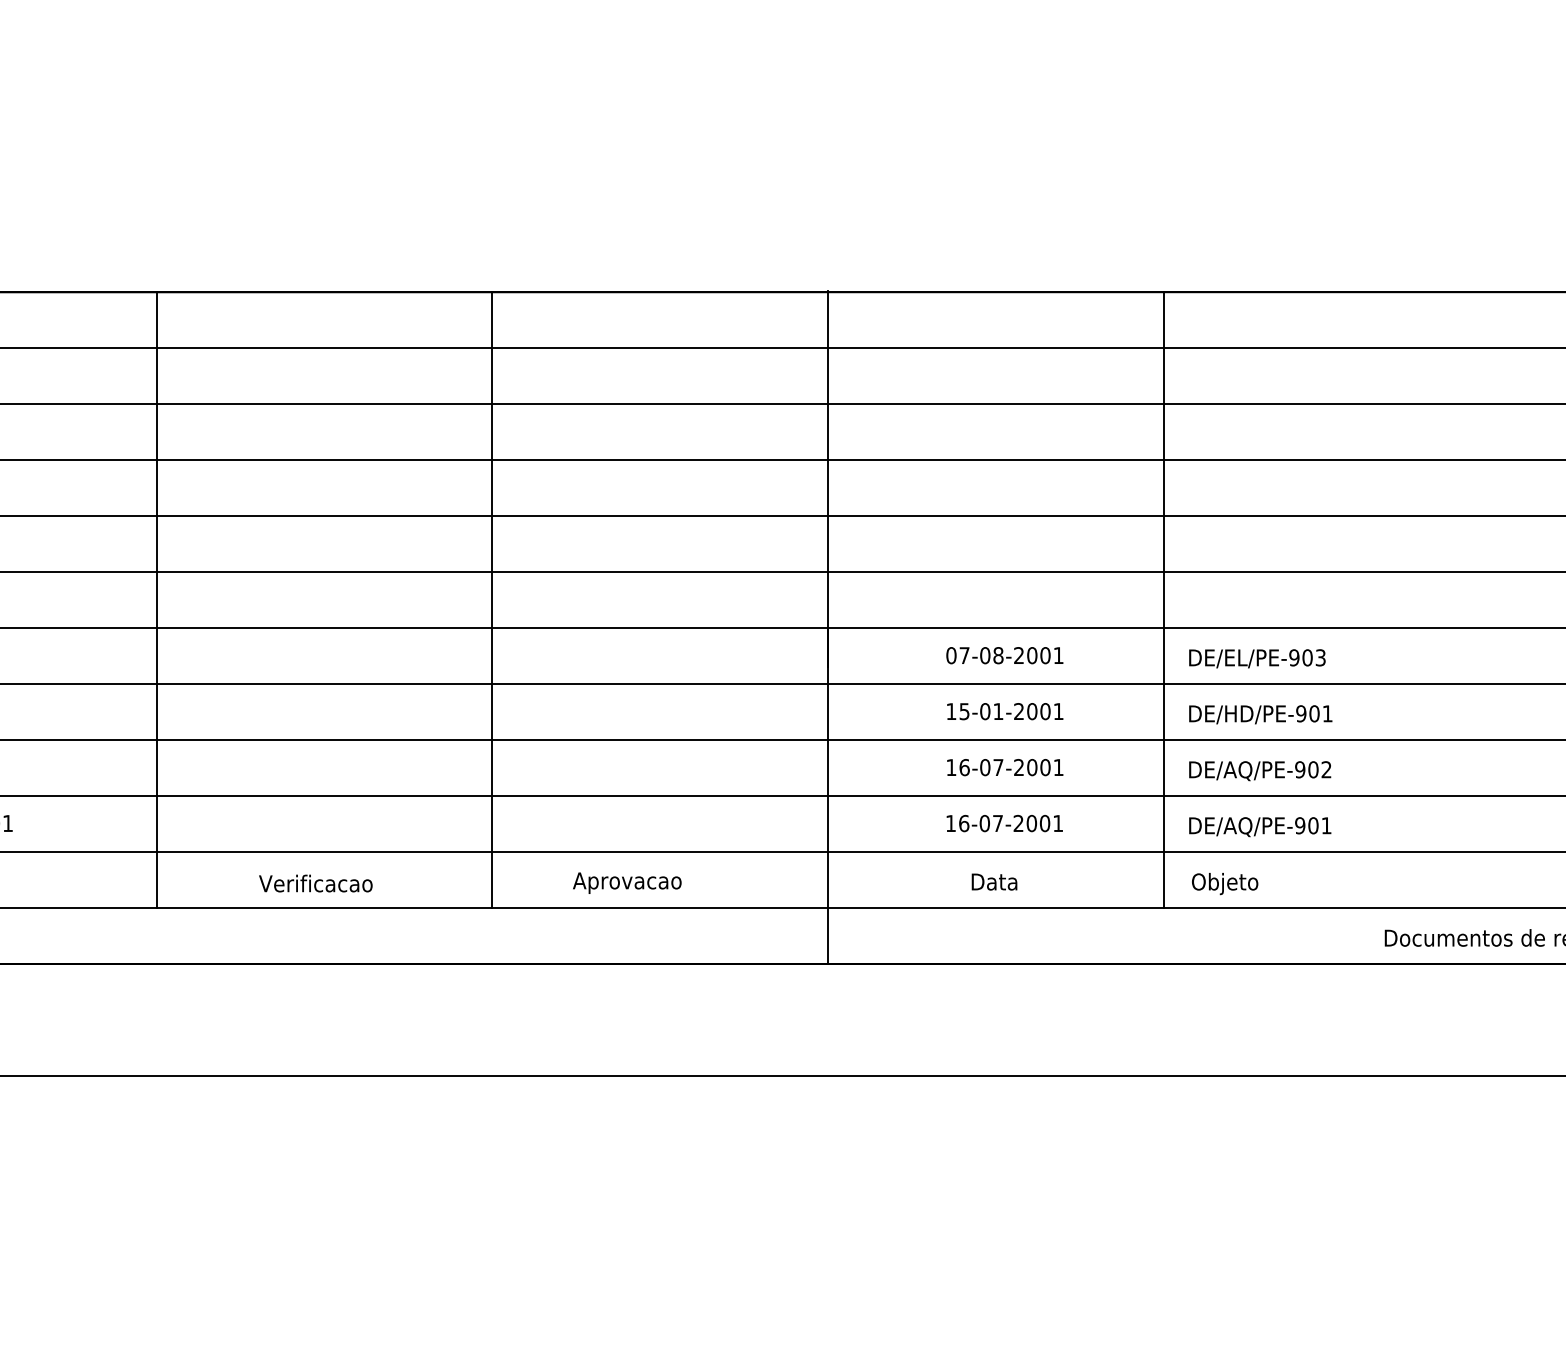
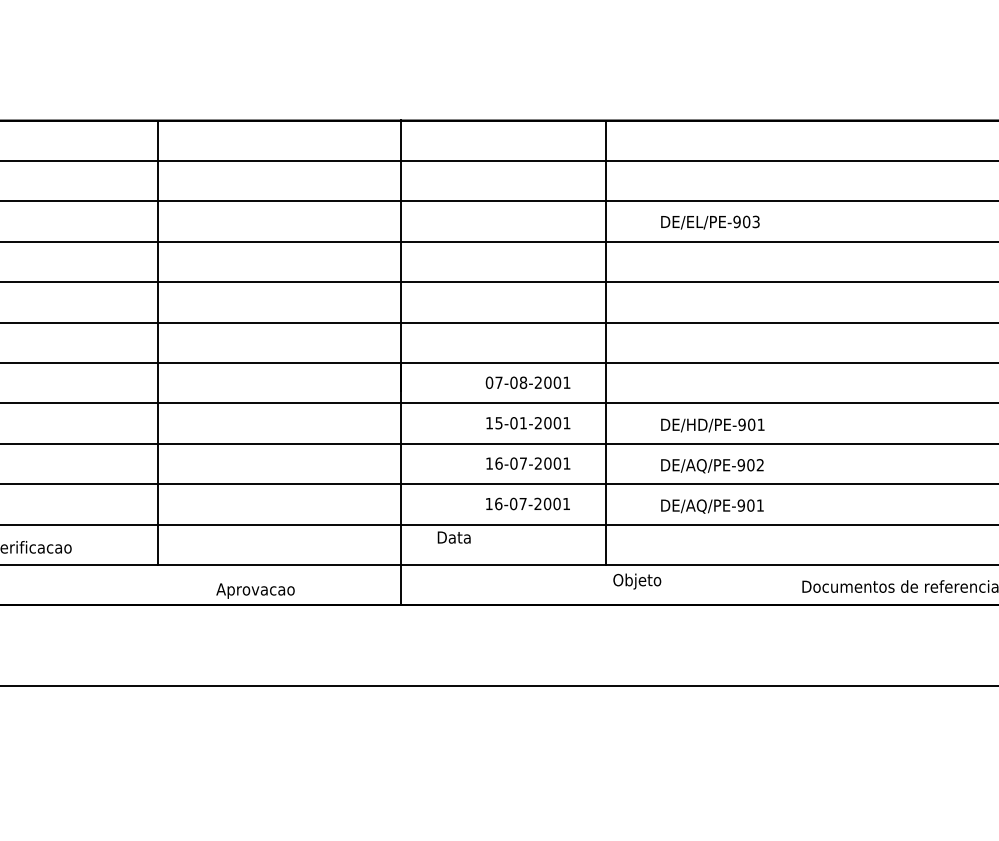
line: (1164, 600) -> (606, 342), moved
text: (1257, 658) -> (710, 222), moved
text: (994, 881) -> (454, 537), moved
text: (627, 882) -> (255, 590), moved
text: (1225, 884) -> (637, 581), moved

